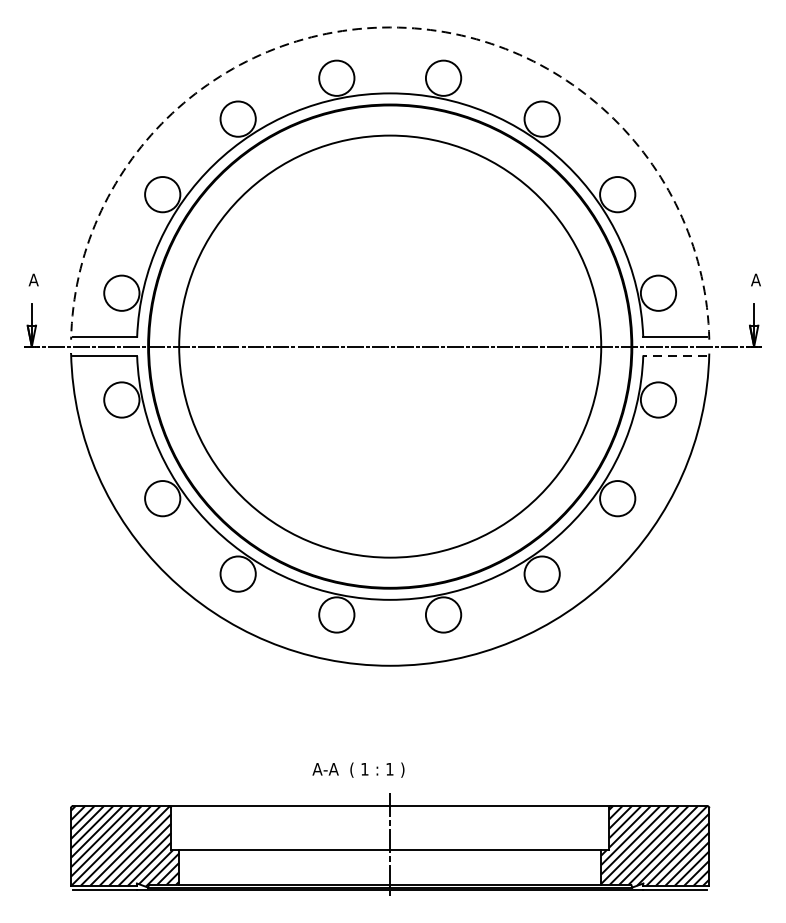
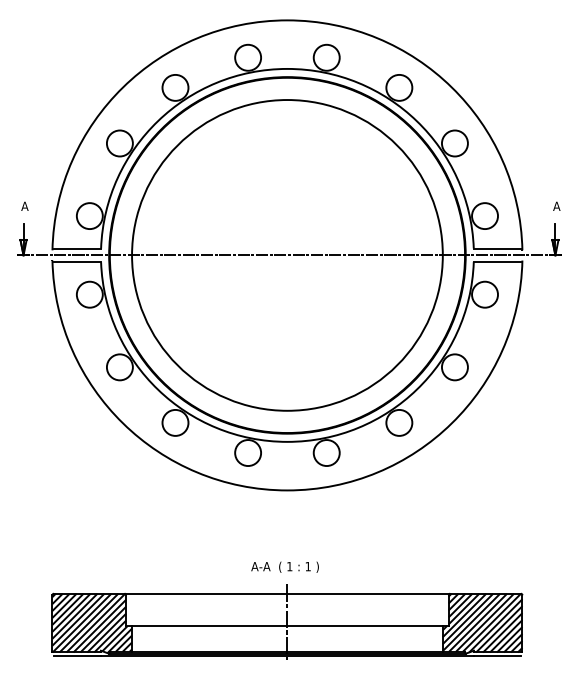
arc: (390, 27) -> (287, 20), dashed -> solid
line: (675, 356) -> (497, 262), dashed -> solid
text: (357, 769) -> (284, 566), moved

